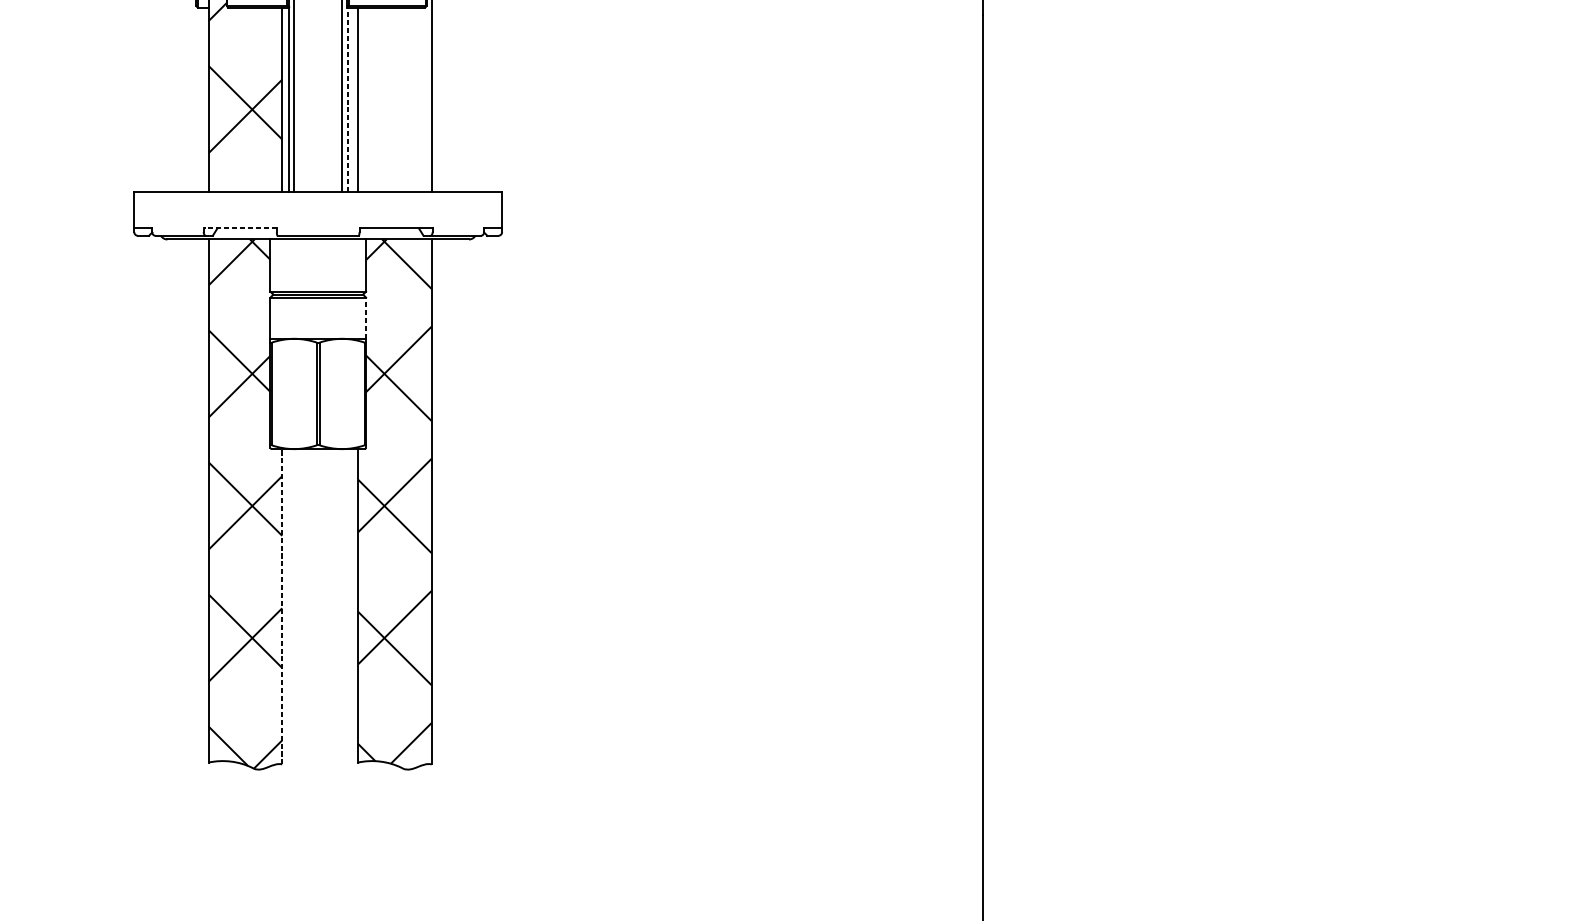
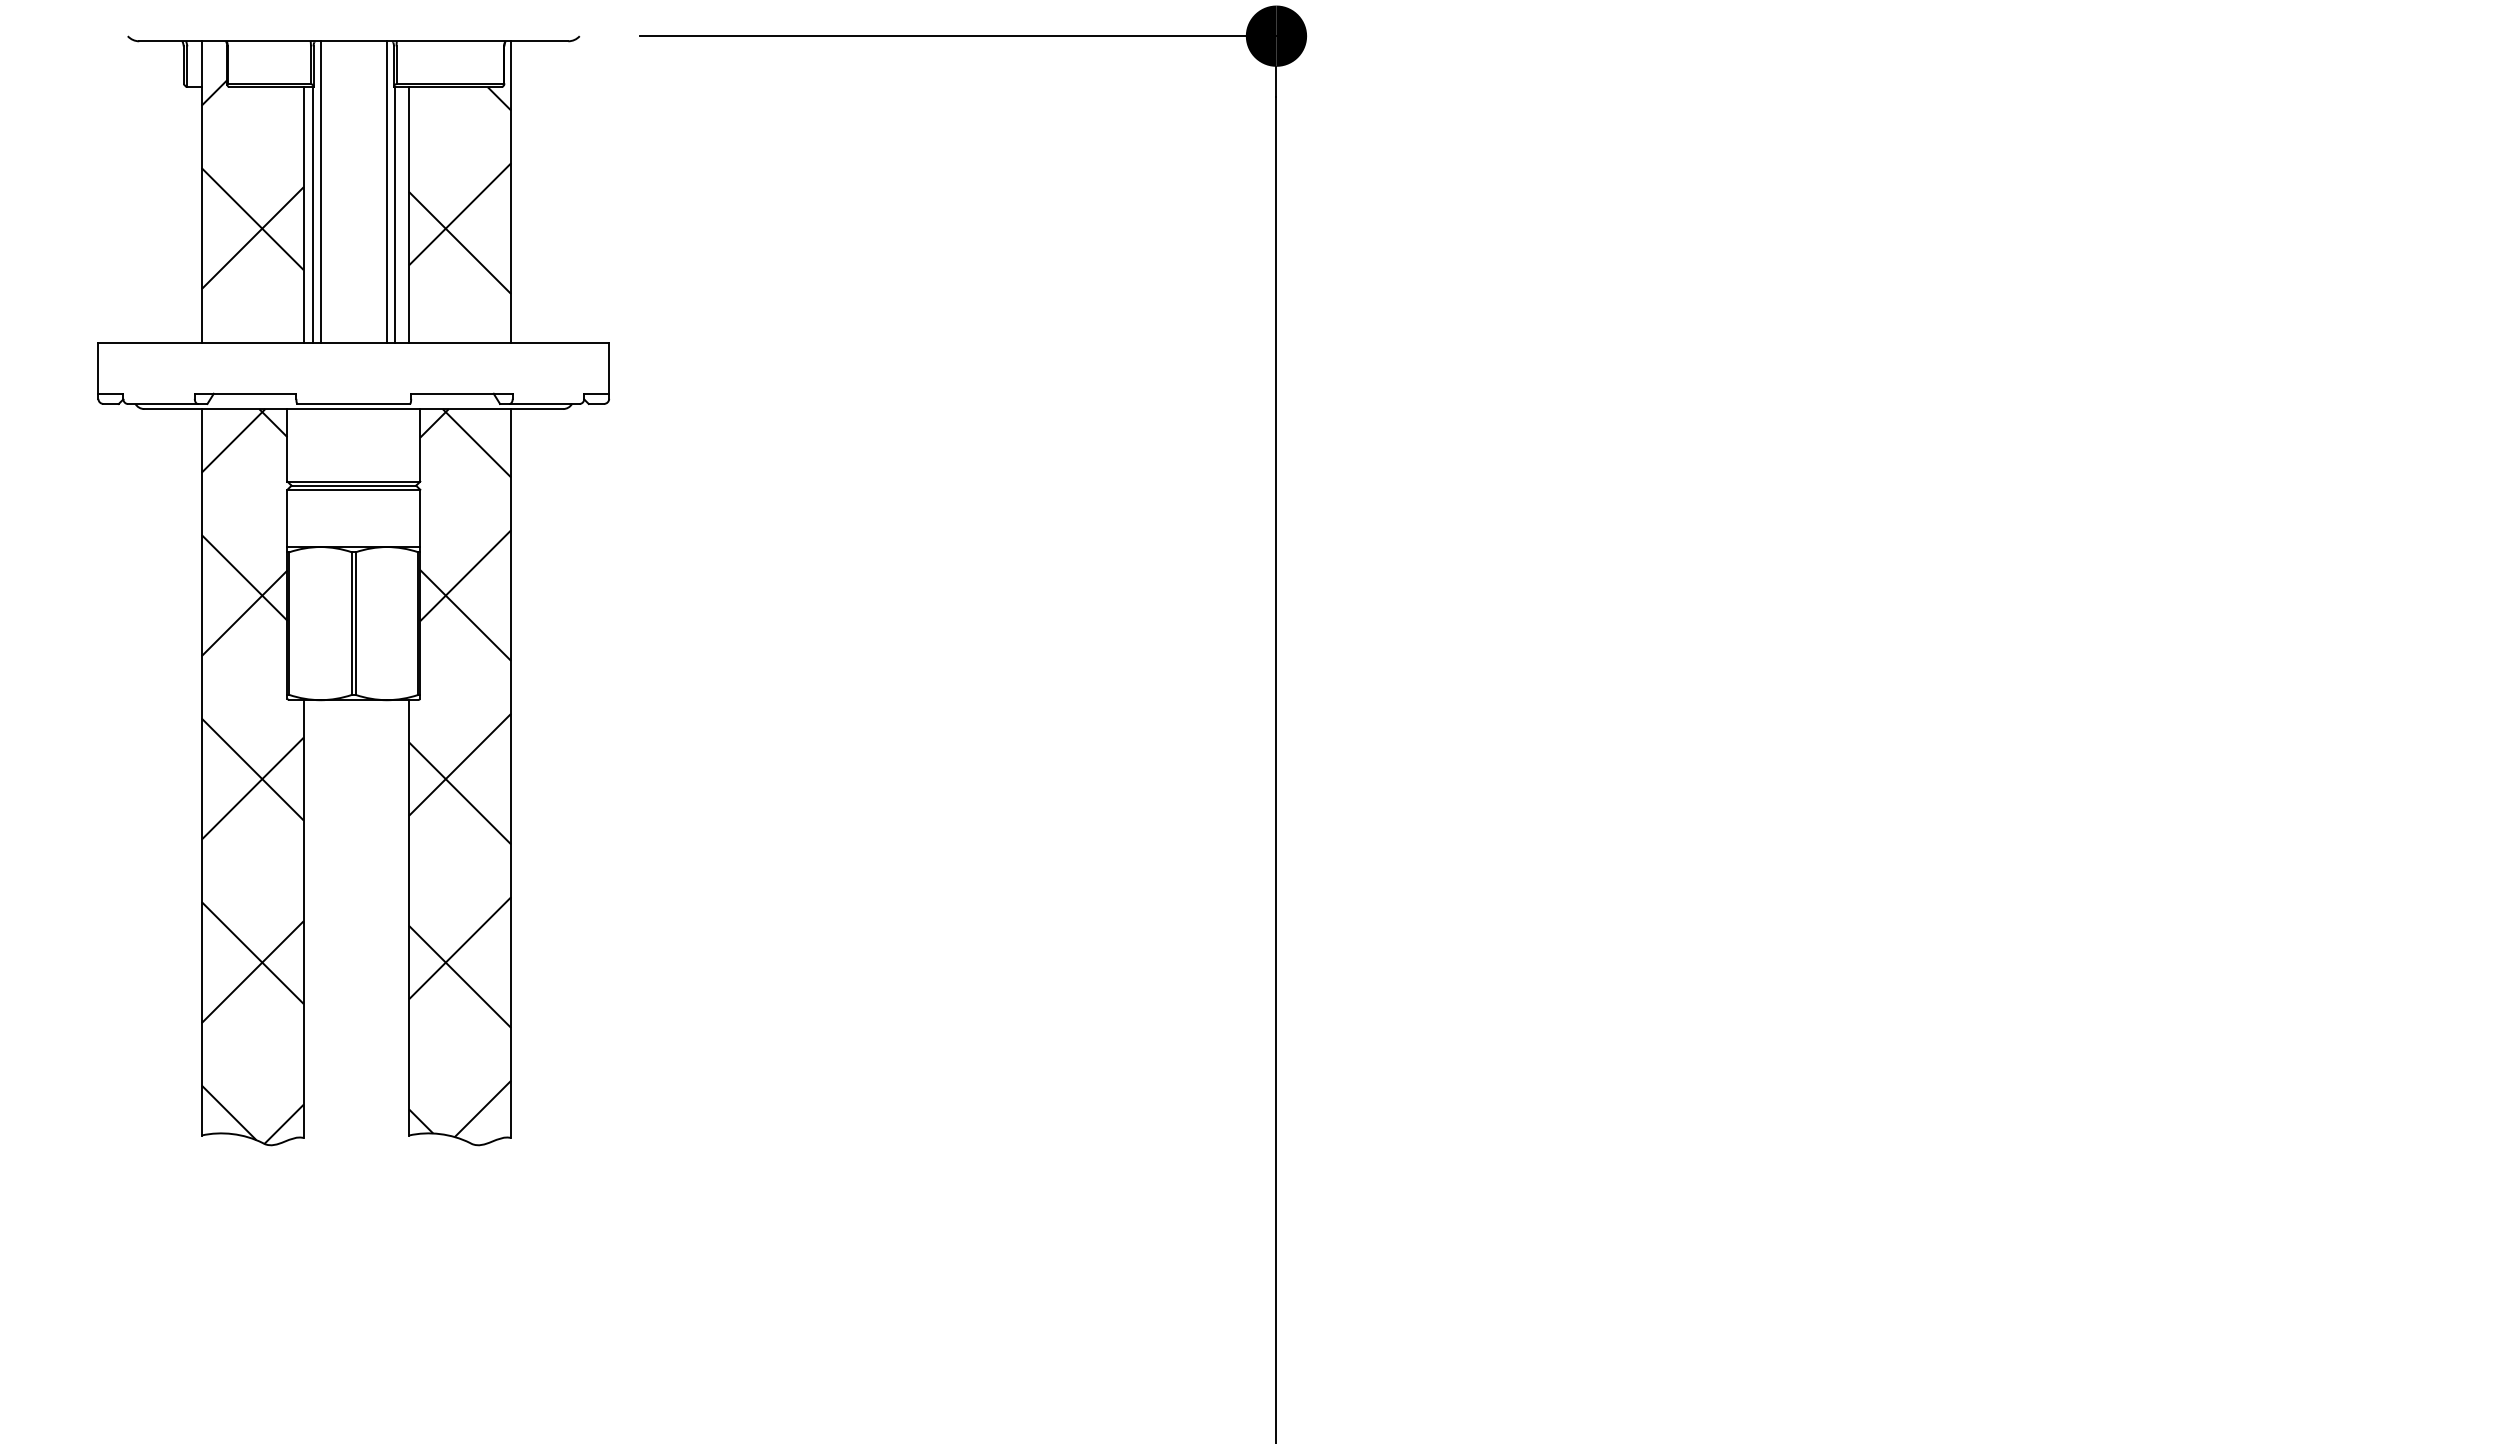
hatch: (395, 82) -> (460, 190), added
line: (347, 99) -> (394, 214), dashed -> solid
line: (240, 228) -> (245, 393), dashed -> solid
line: (366, 318) -> (420, 518), dashed -> solid
line: (281, 607) -> (303, 919), dashed -> solid

